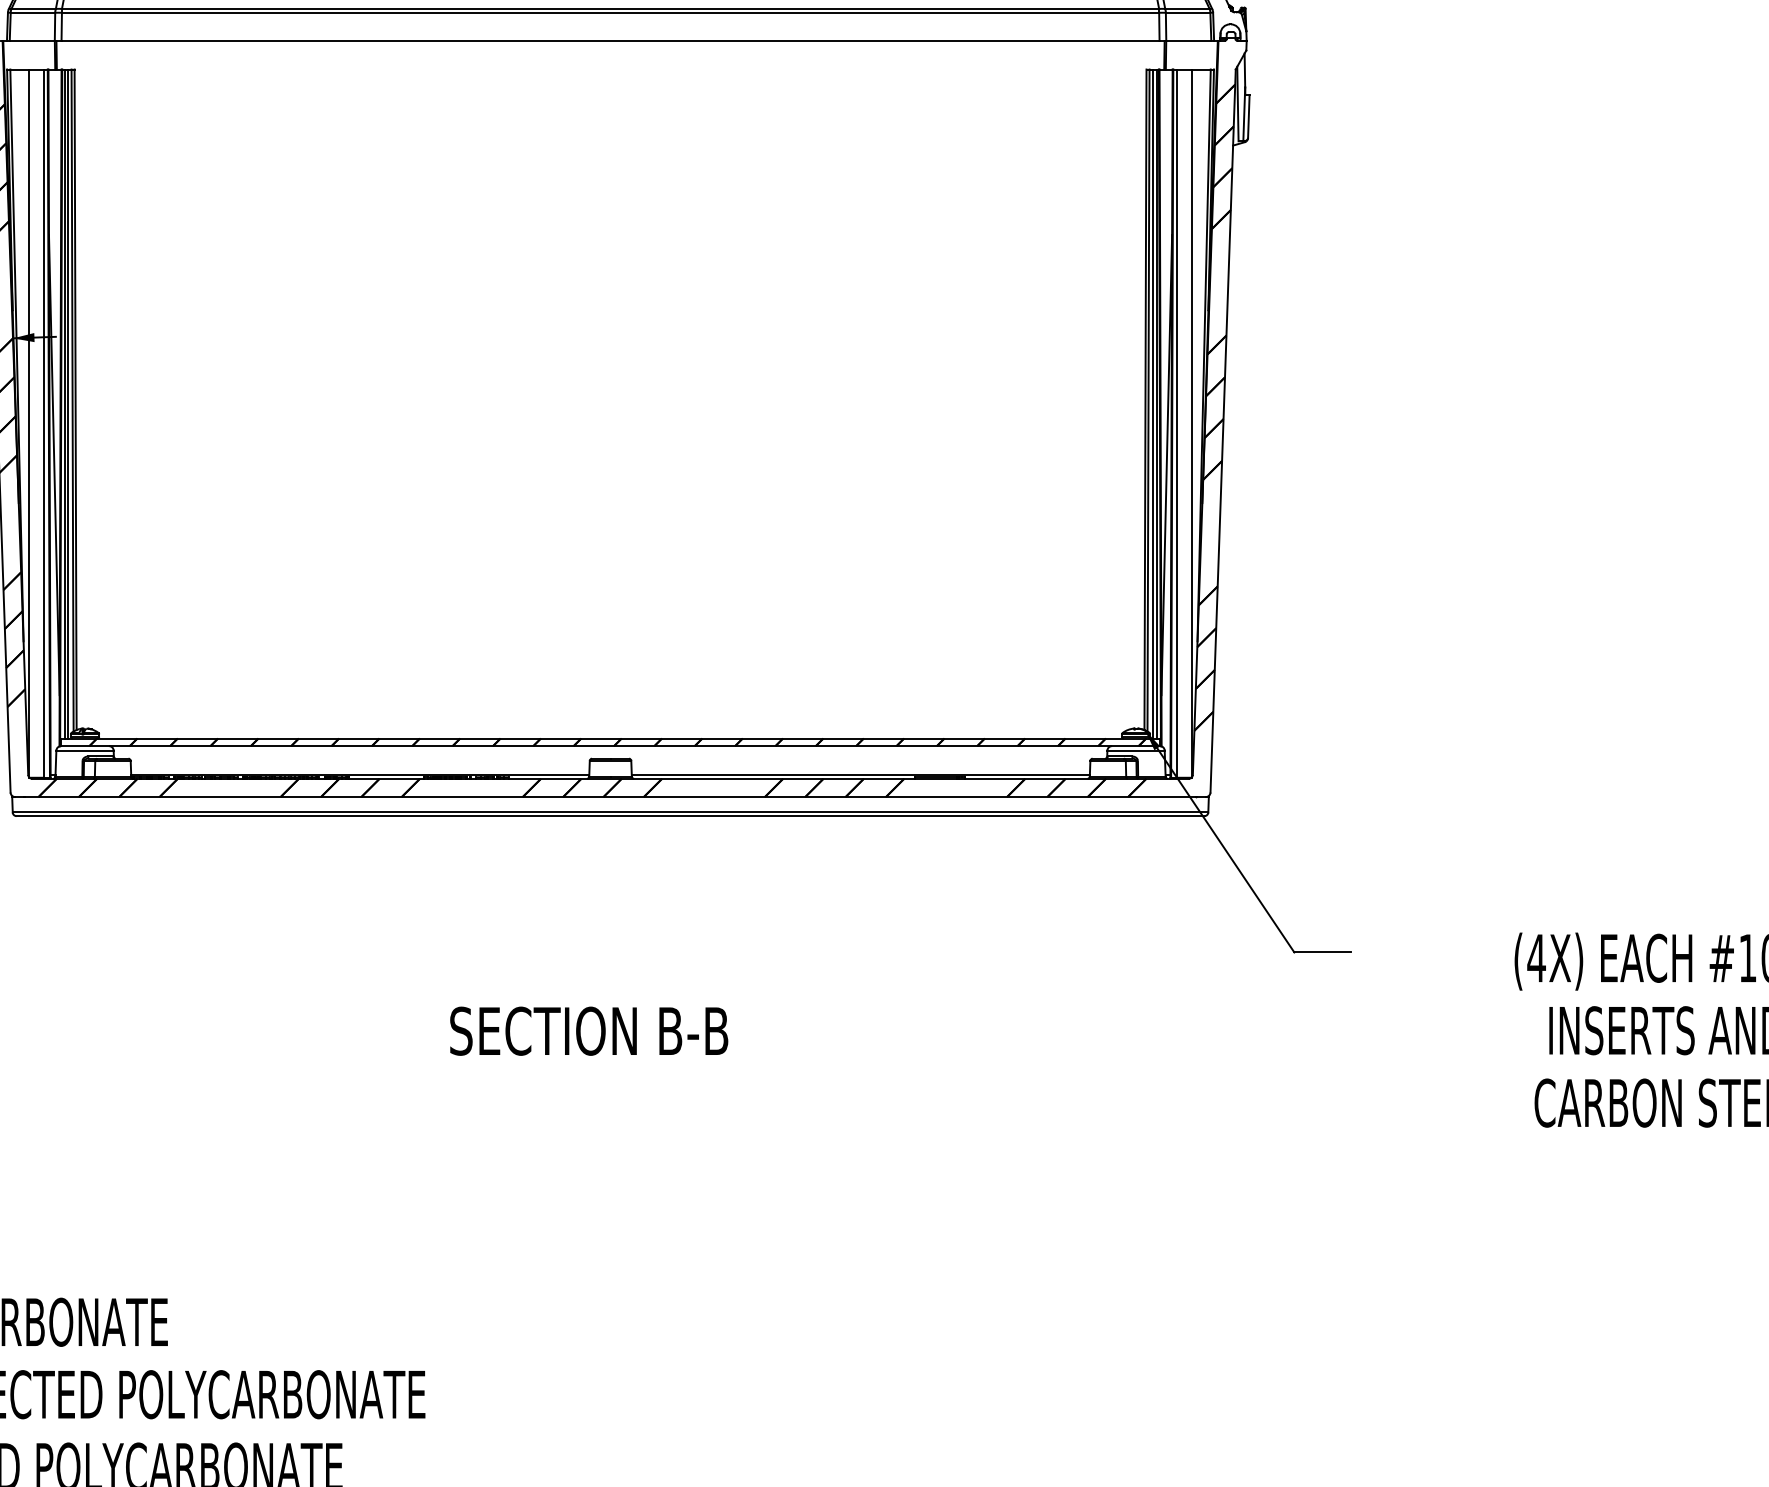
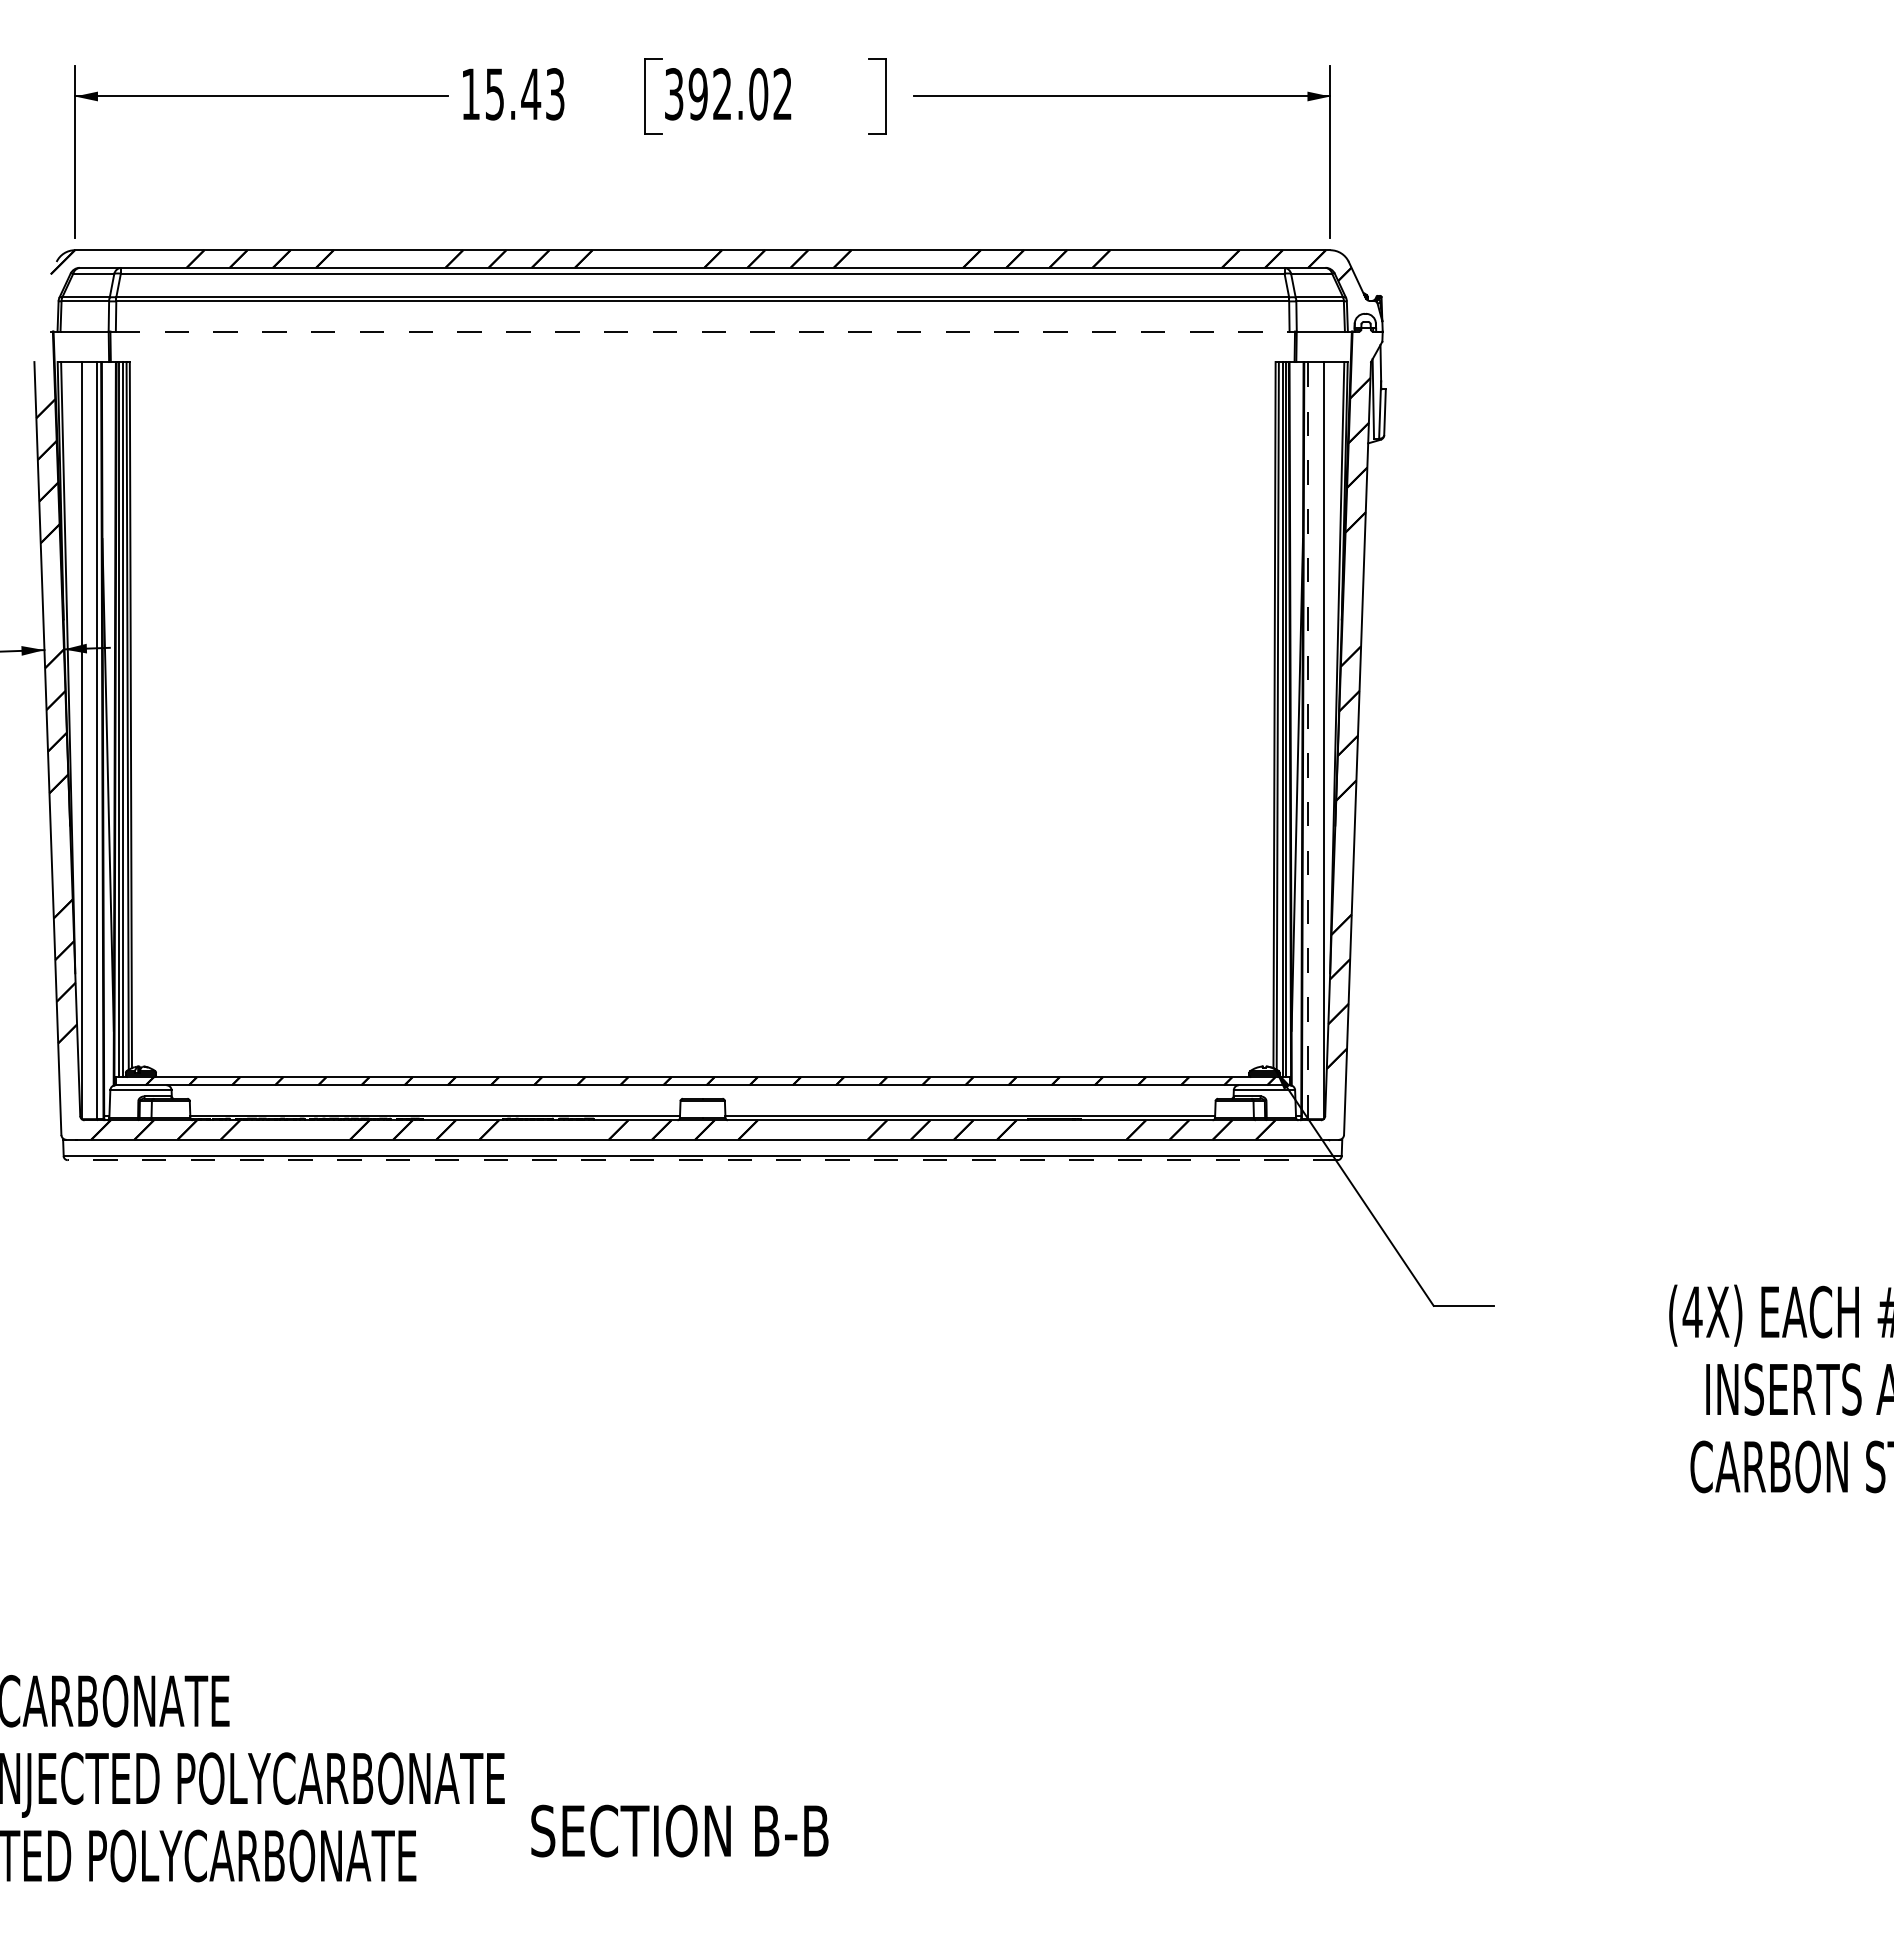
line: (610, 40) -> (702, 331), solid -> dashed
line: (1177, 423) -> (1308, 740), solid -> dashed
line: (610, 816) -> (702, 1160), solid -> dashed
text: (588, 1030) -> (679, 1830), moved

